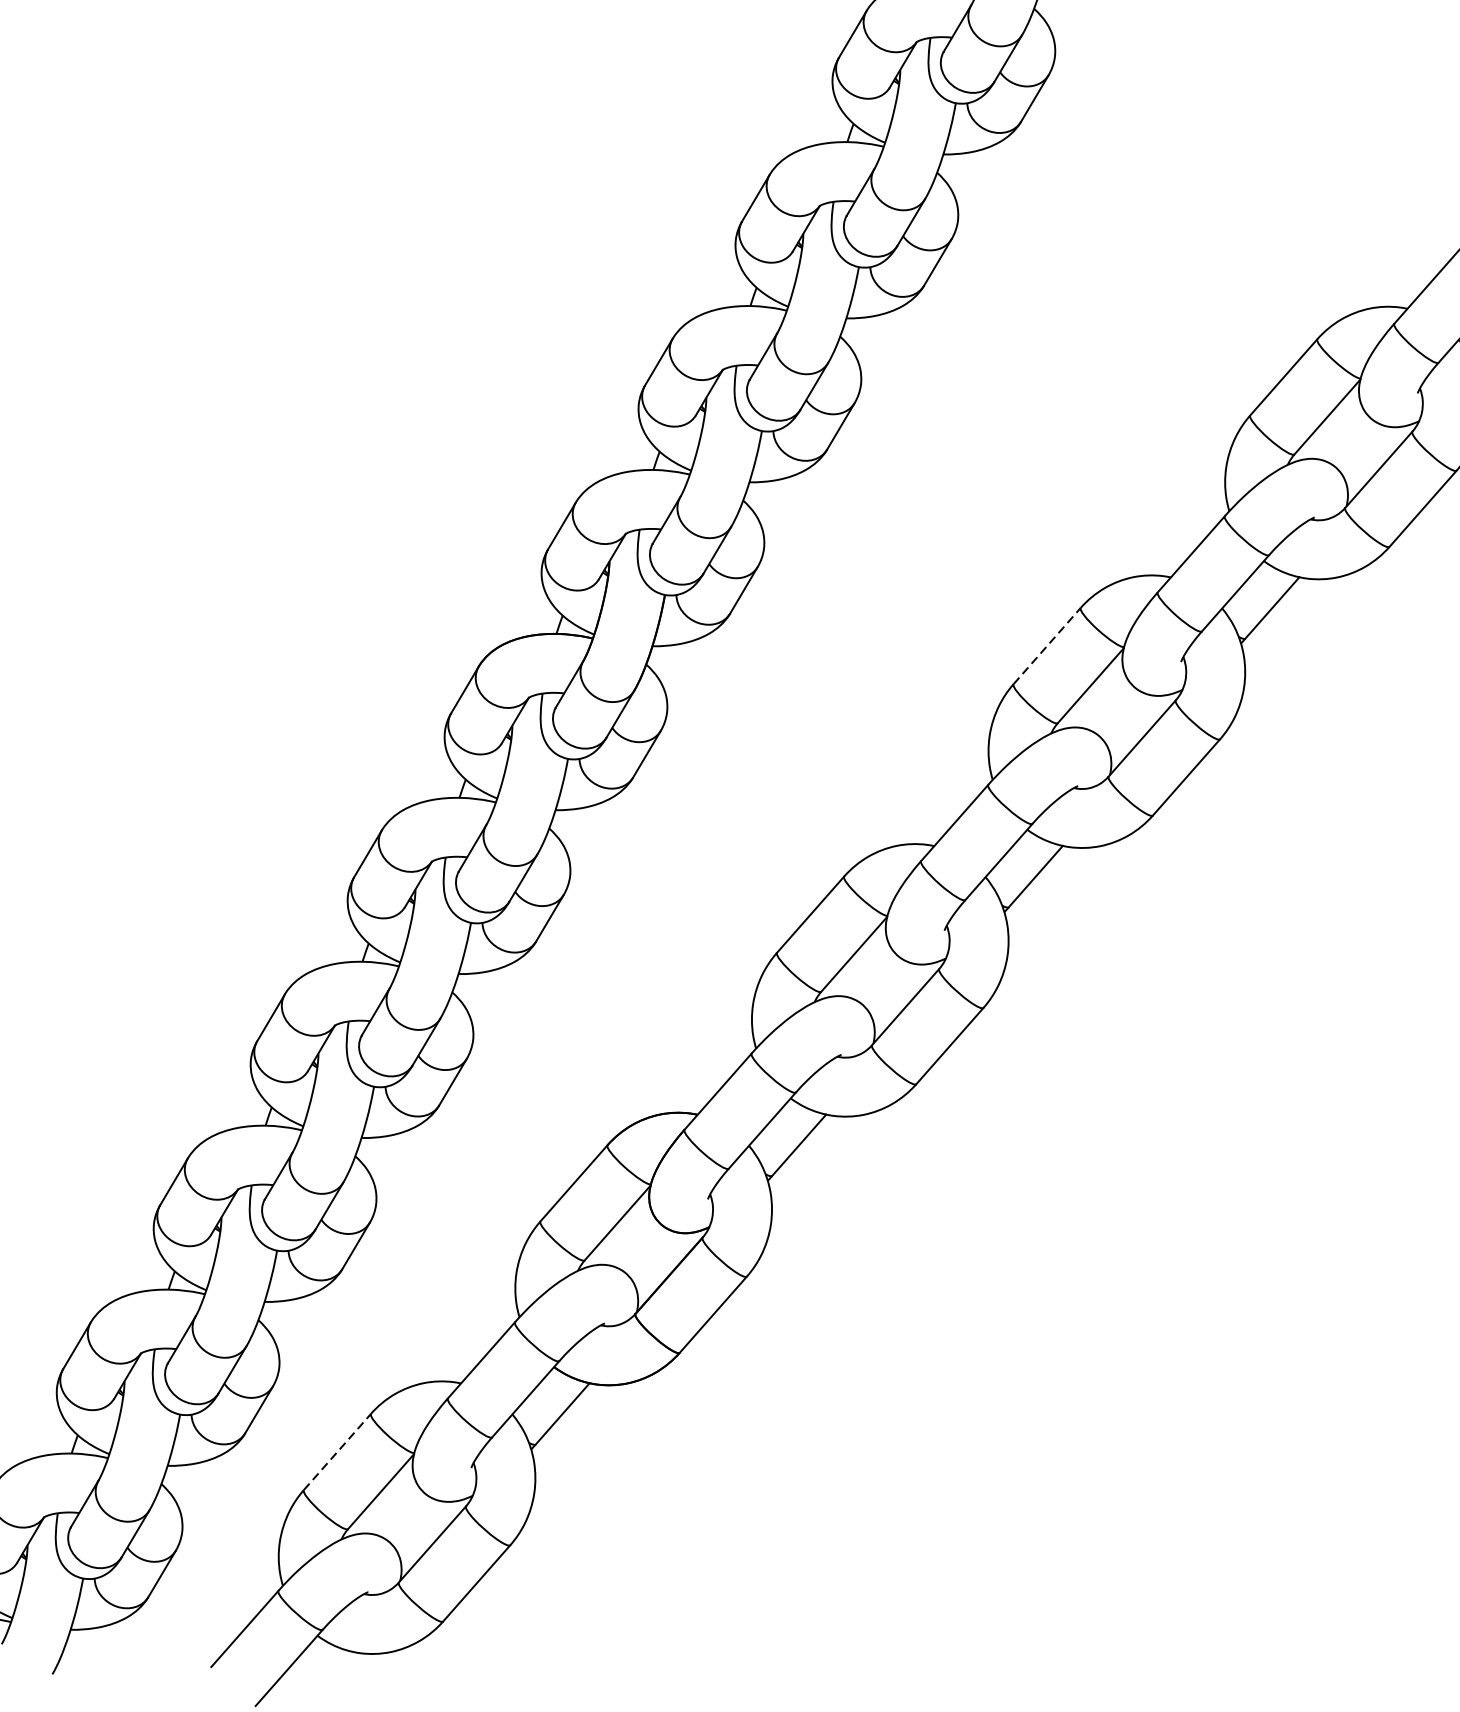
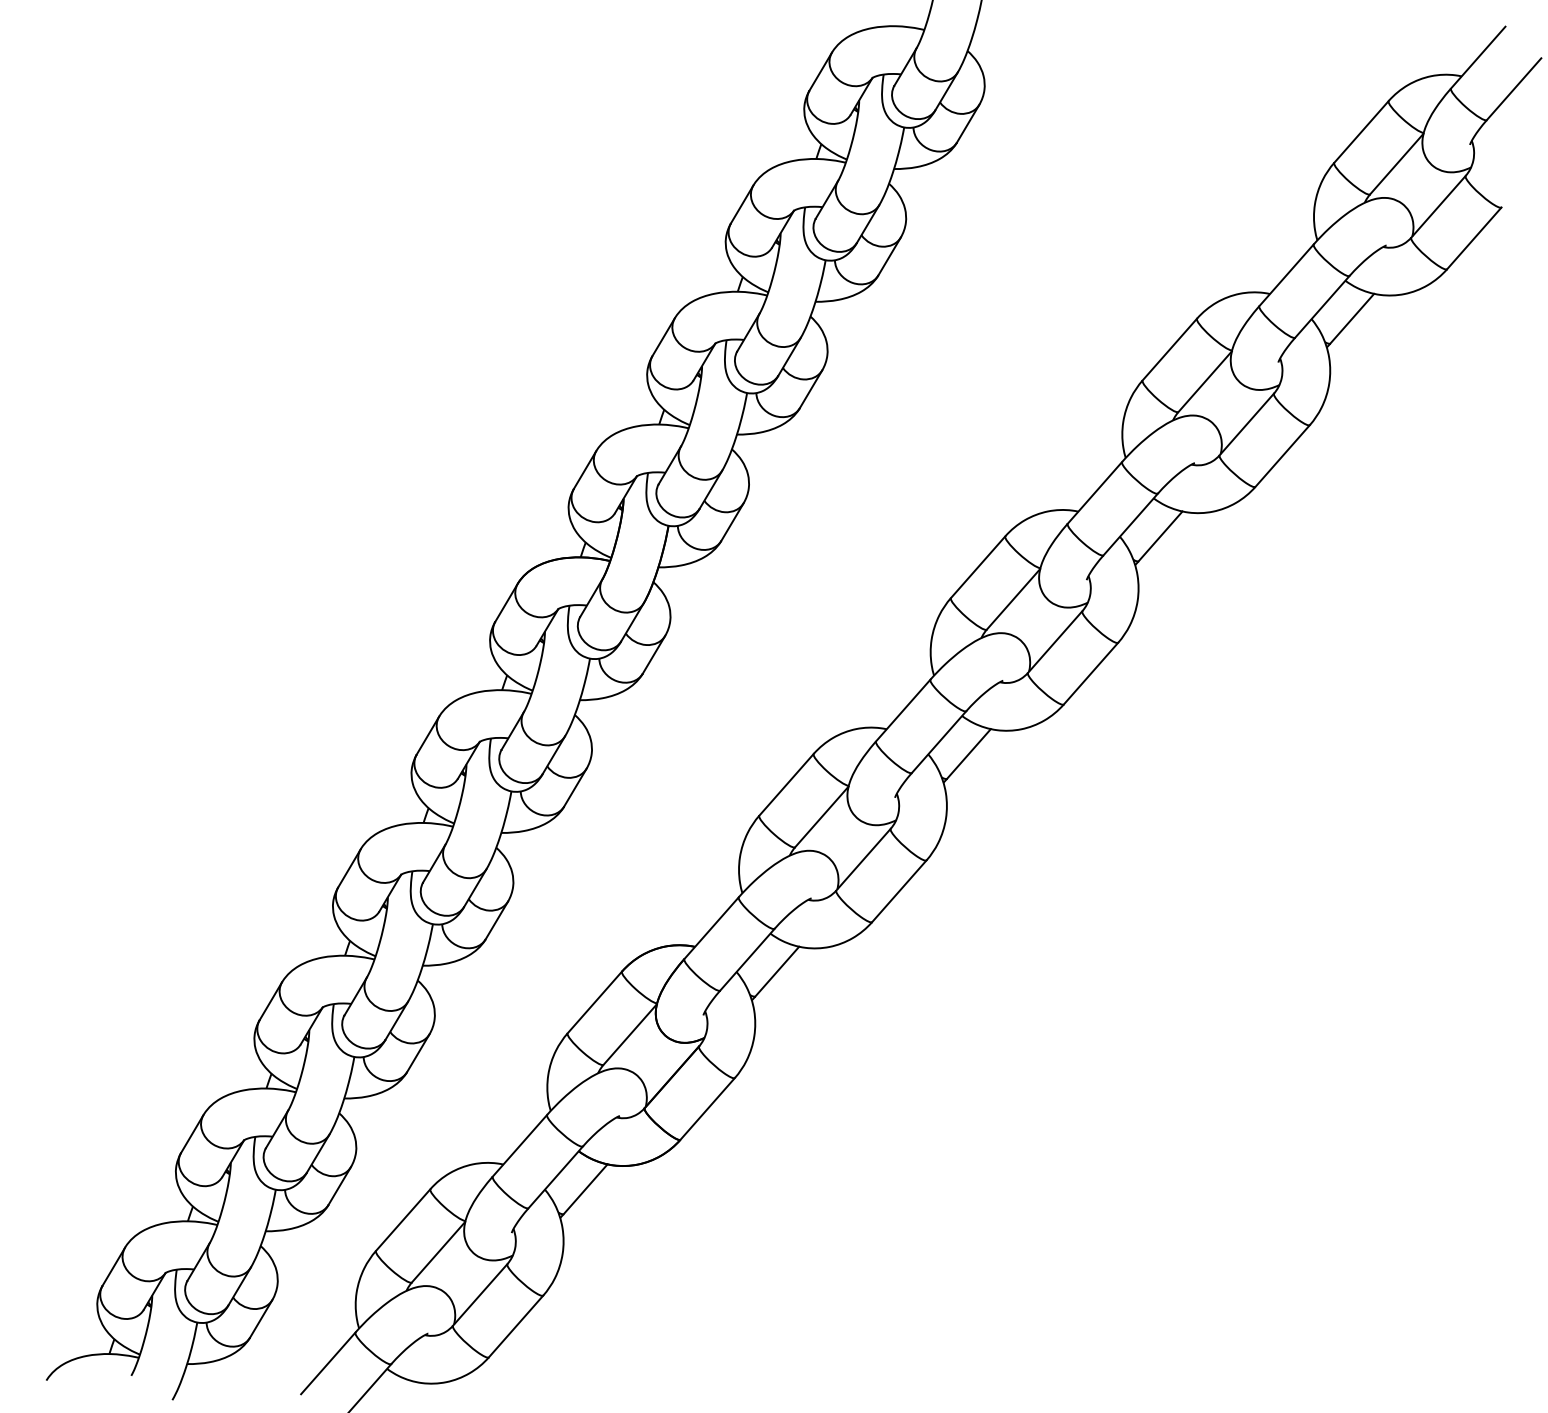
line: (1047, 645) -> (978, 566), dashed -> solid
line: (337, 1451) -> (403, 1219), dashed -> solid

